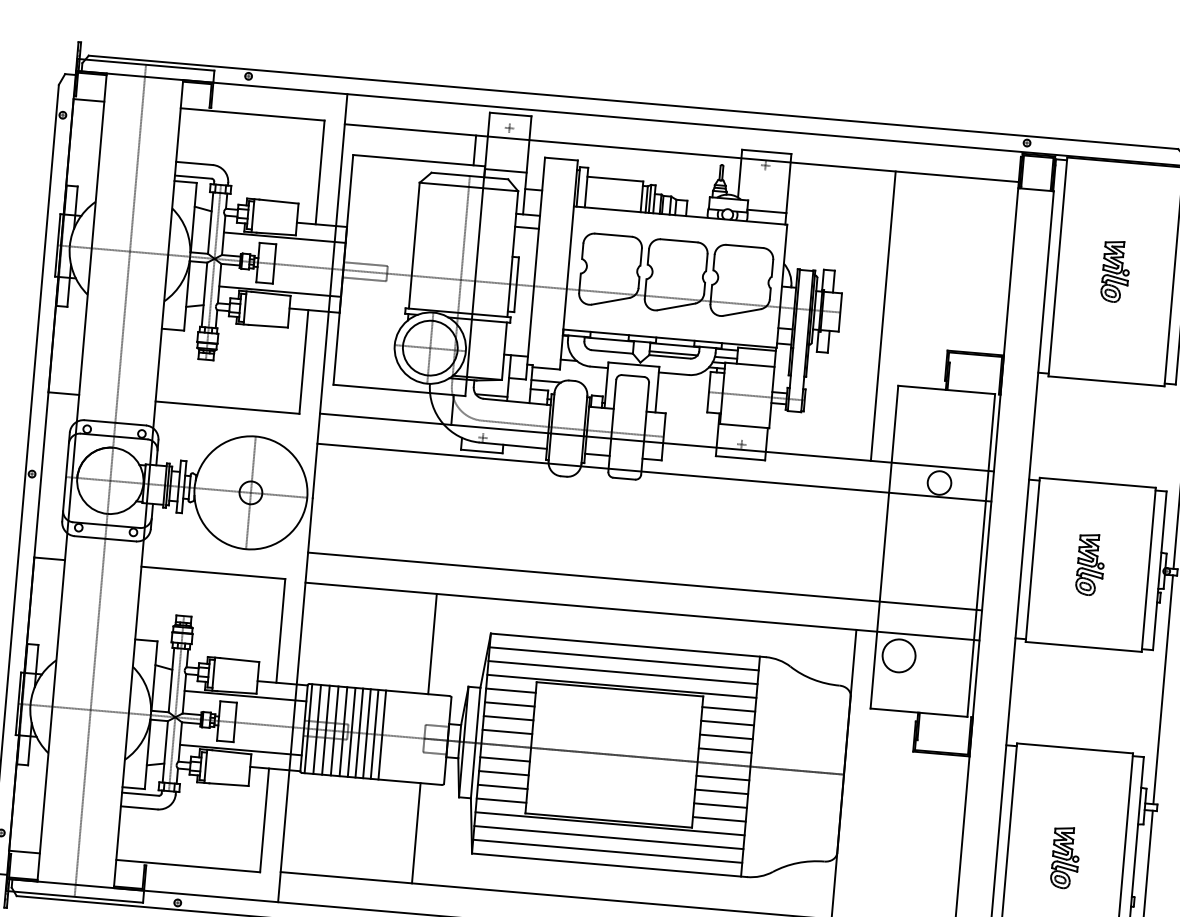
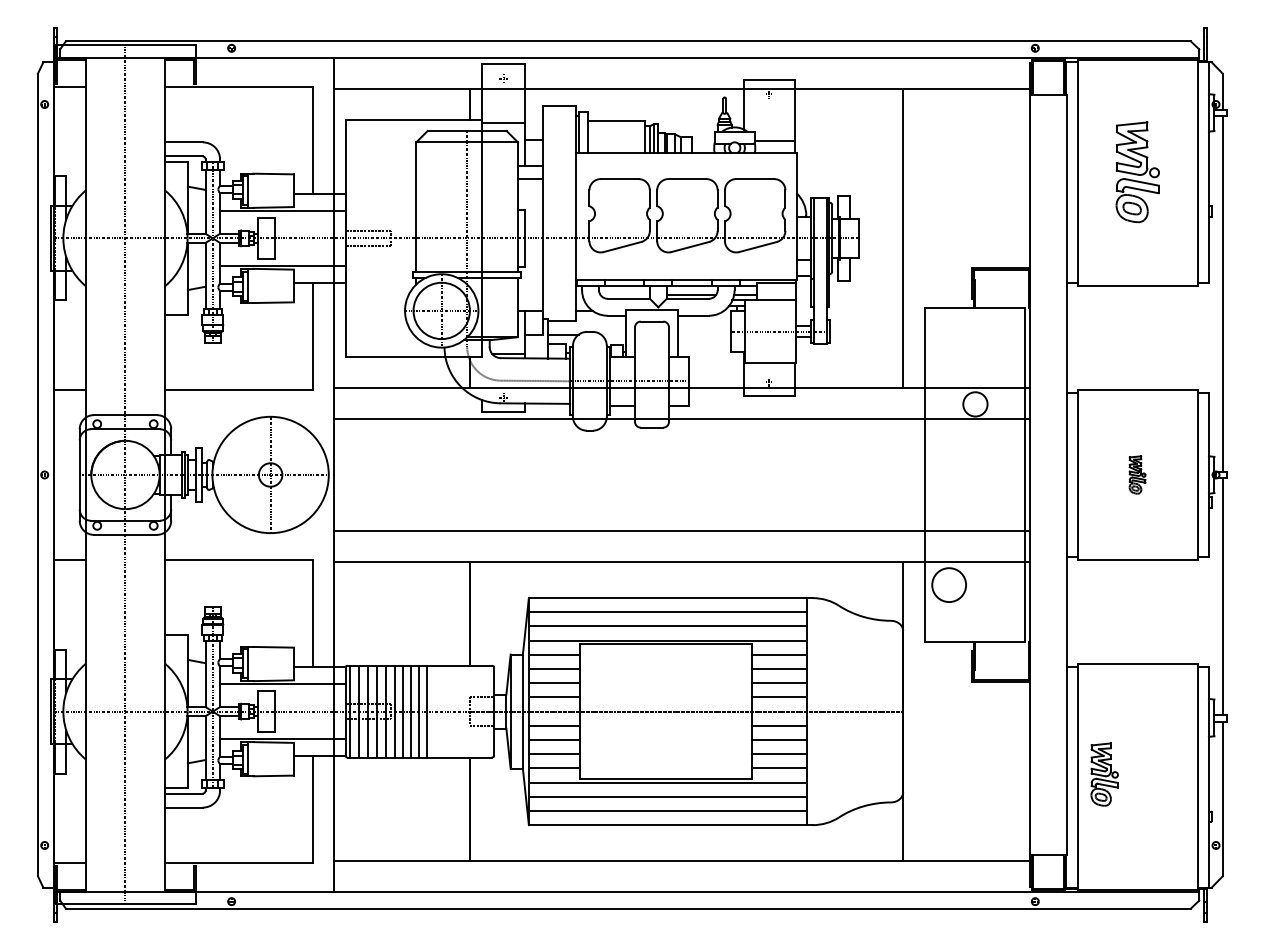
part: (1115, 271) -> (1137, 172), size x1.6
part: (1090, 564) -> (1137, 474), size x0.6
part: (1065, 857) -> (1104, 774), moved

